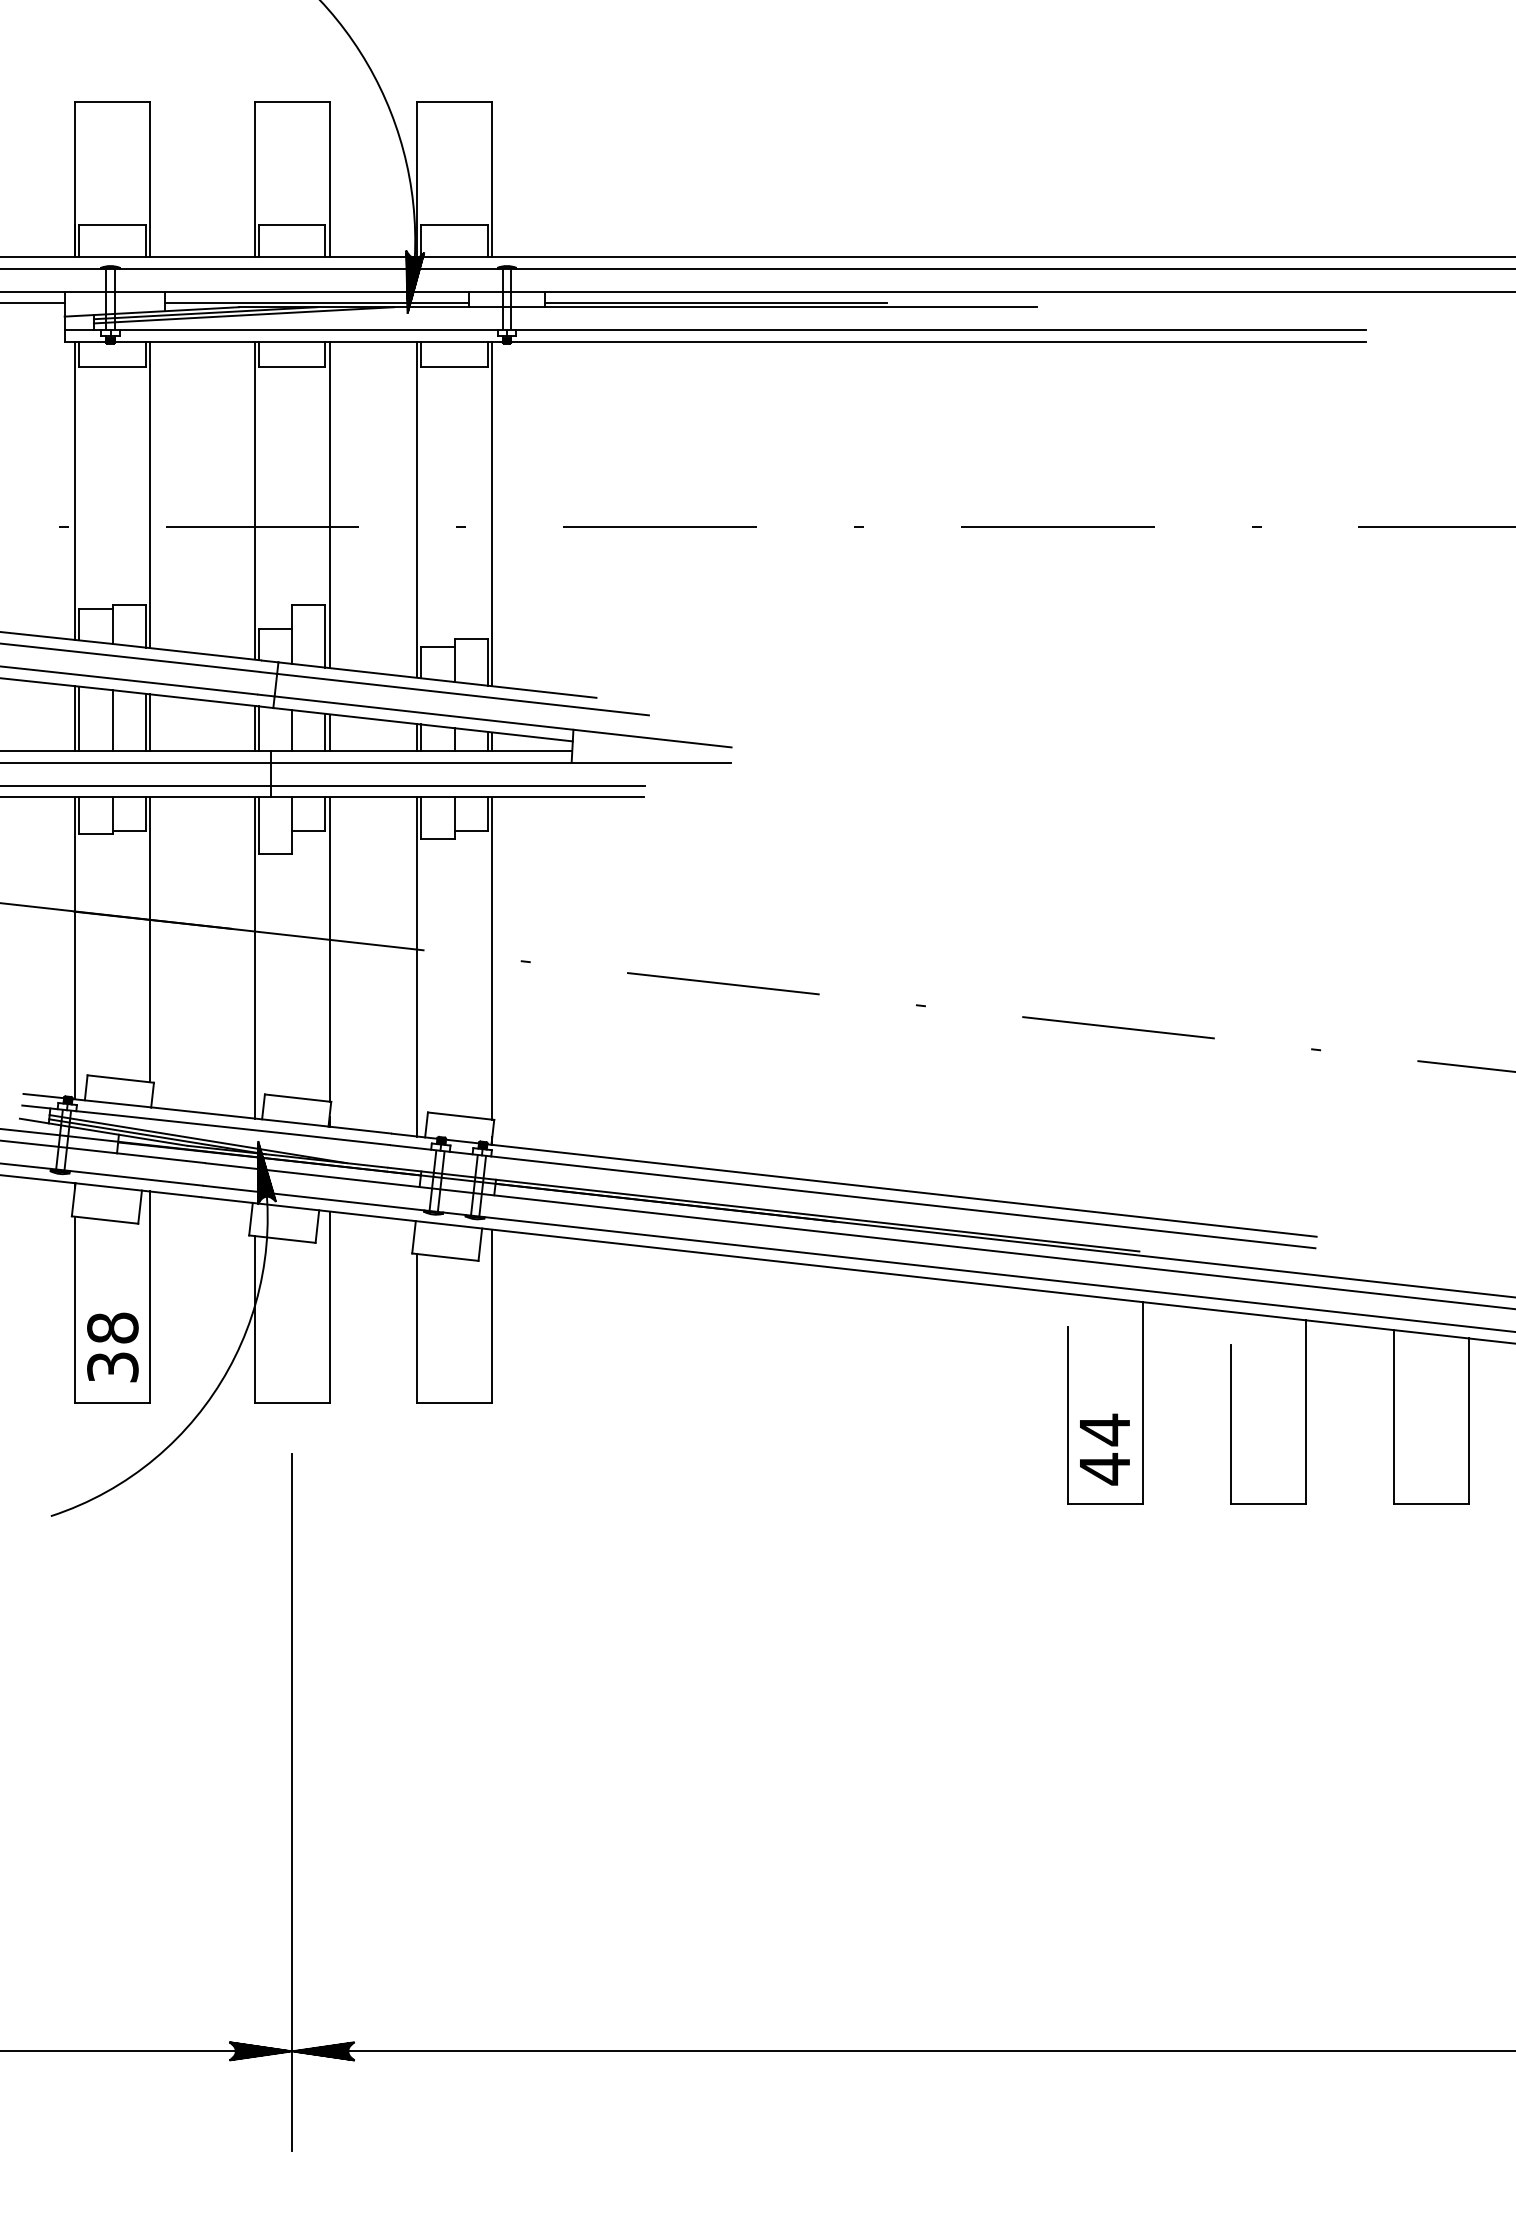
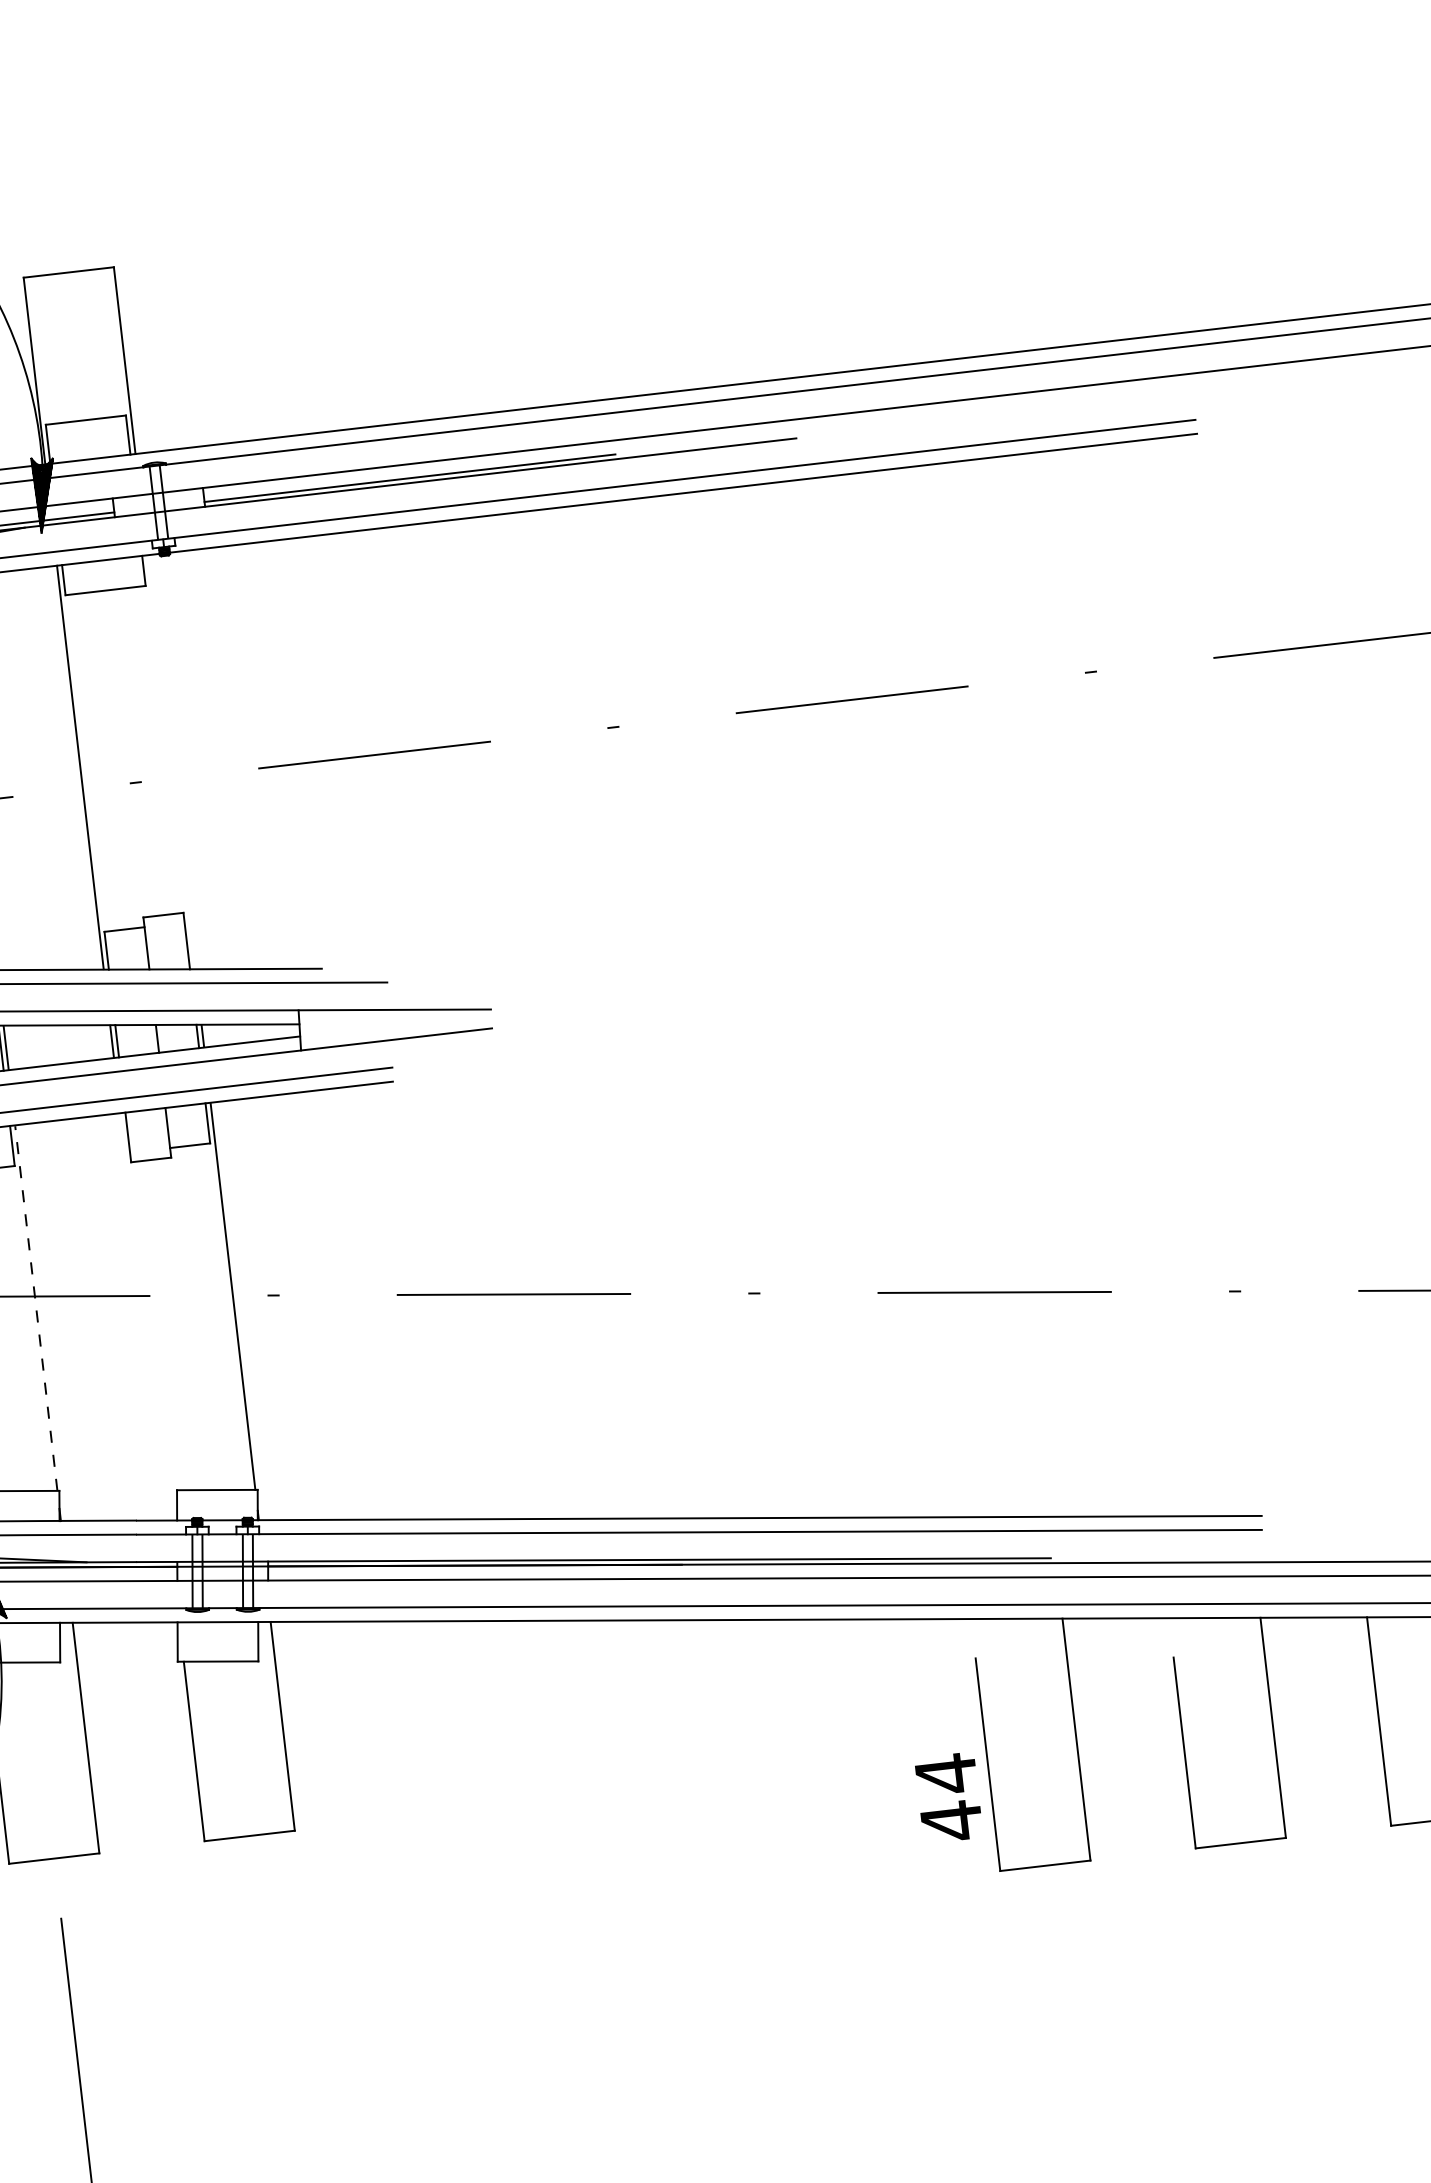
line: (492, 513) -> (171, 761), removed
line: (329, 949) -> (36, 1308), solid -> dashed
line: (417, 967) -> (144, 1317), removed
text: (1104, 1449) -> (948, 1797), moved

